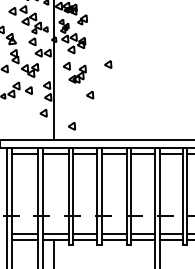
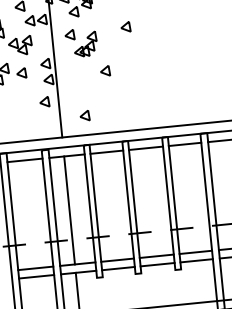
line: (53, 193) -> (68, 209), added

